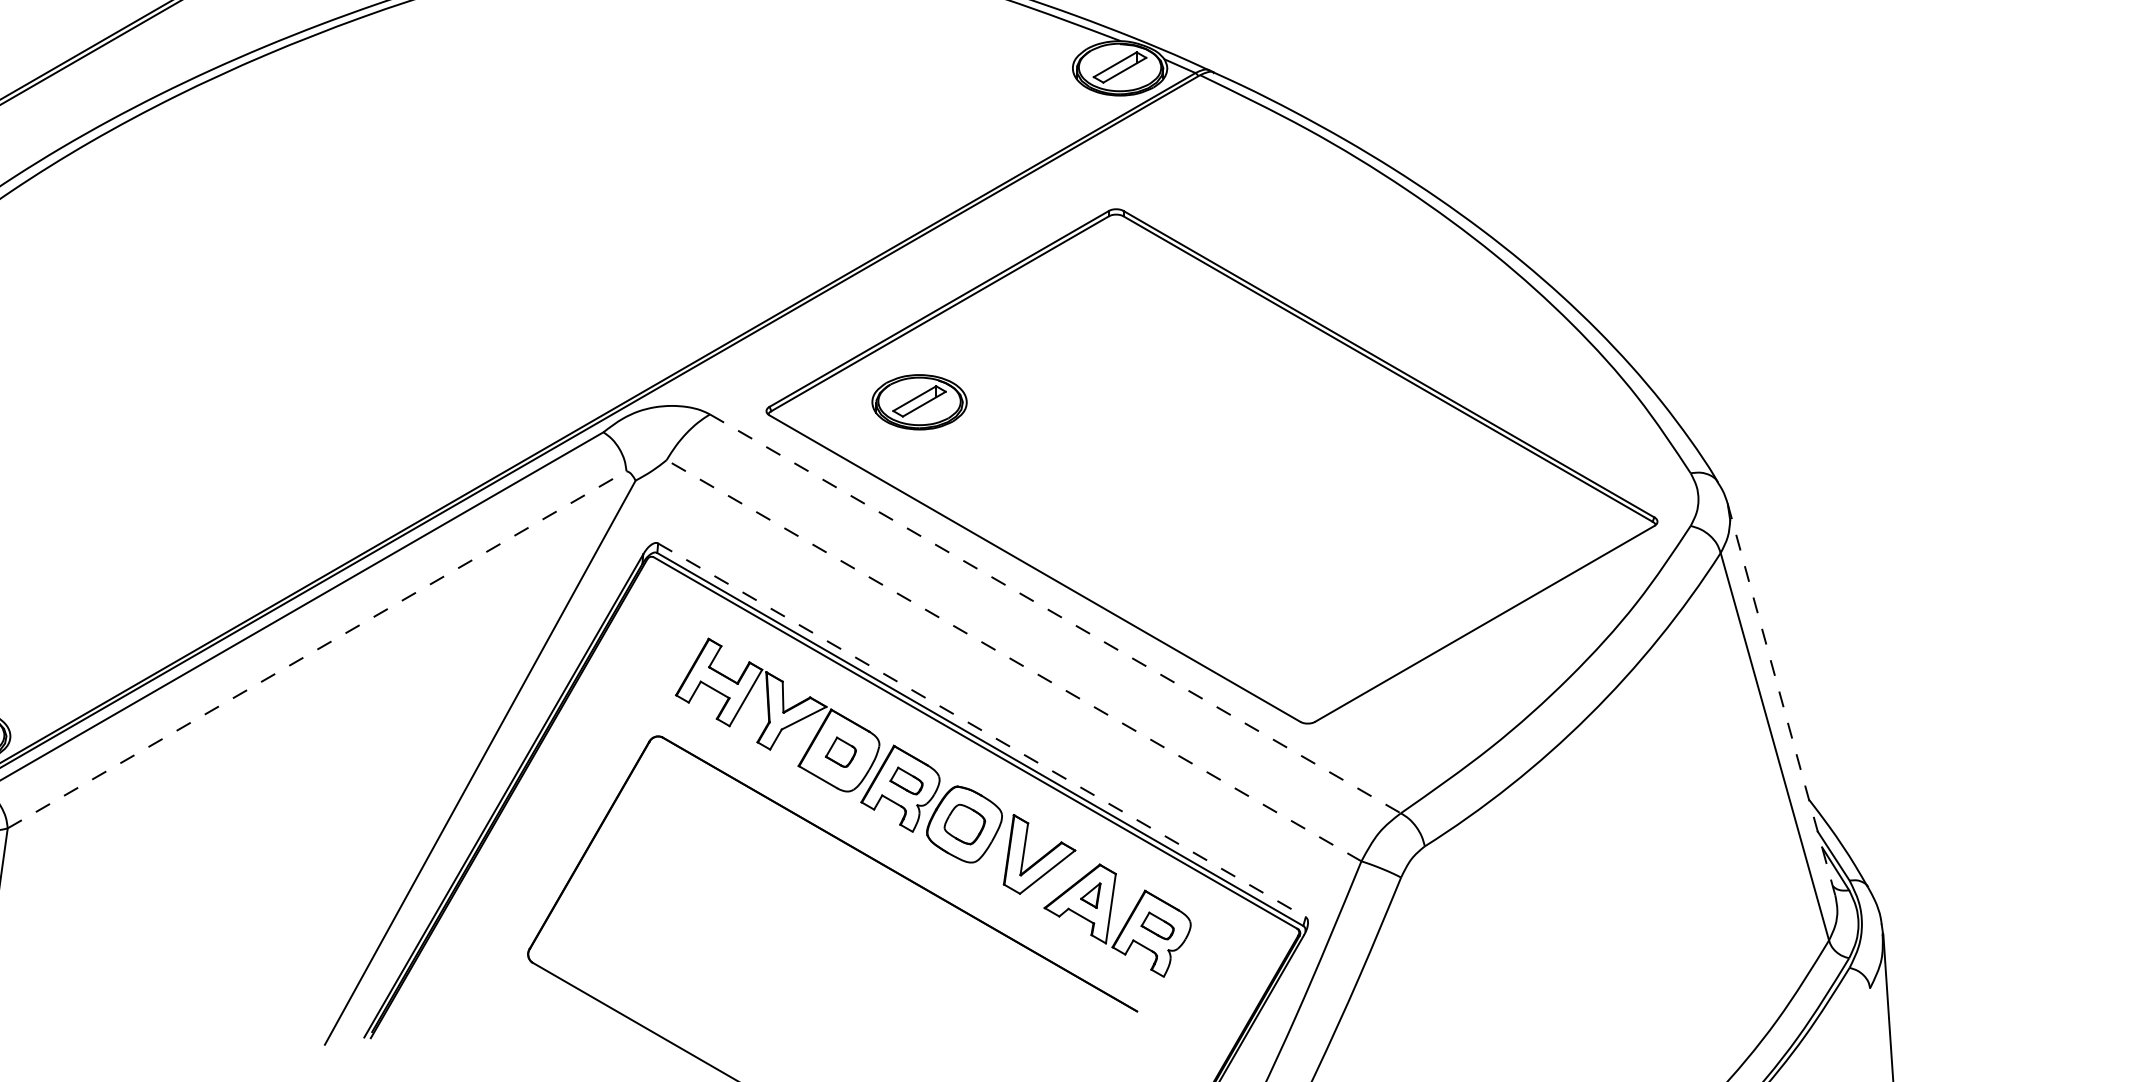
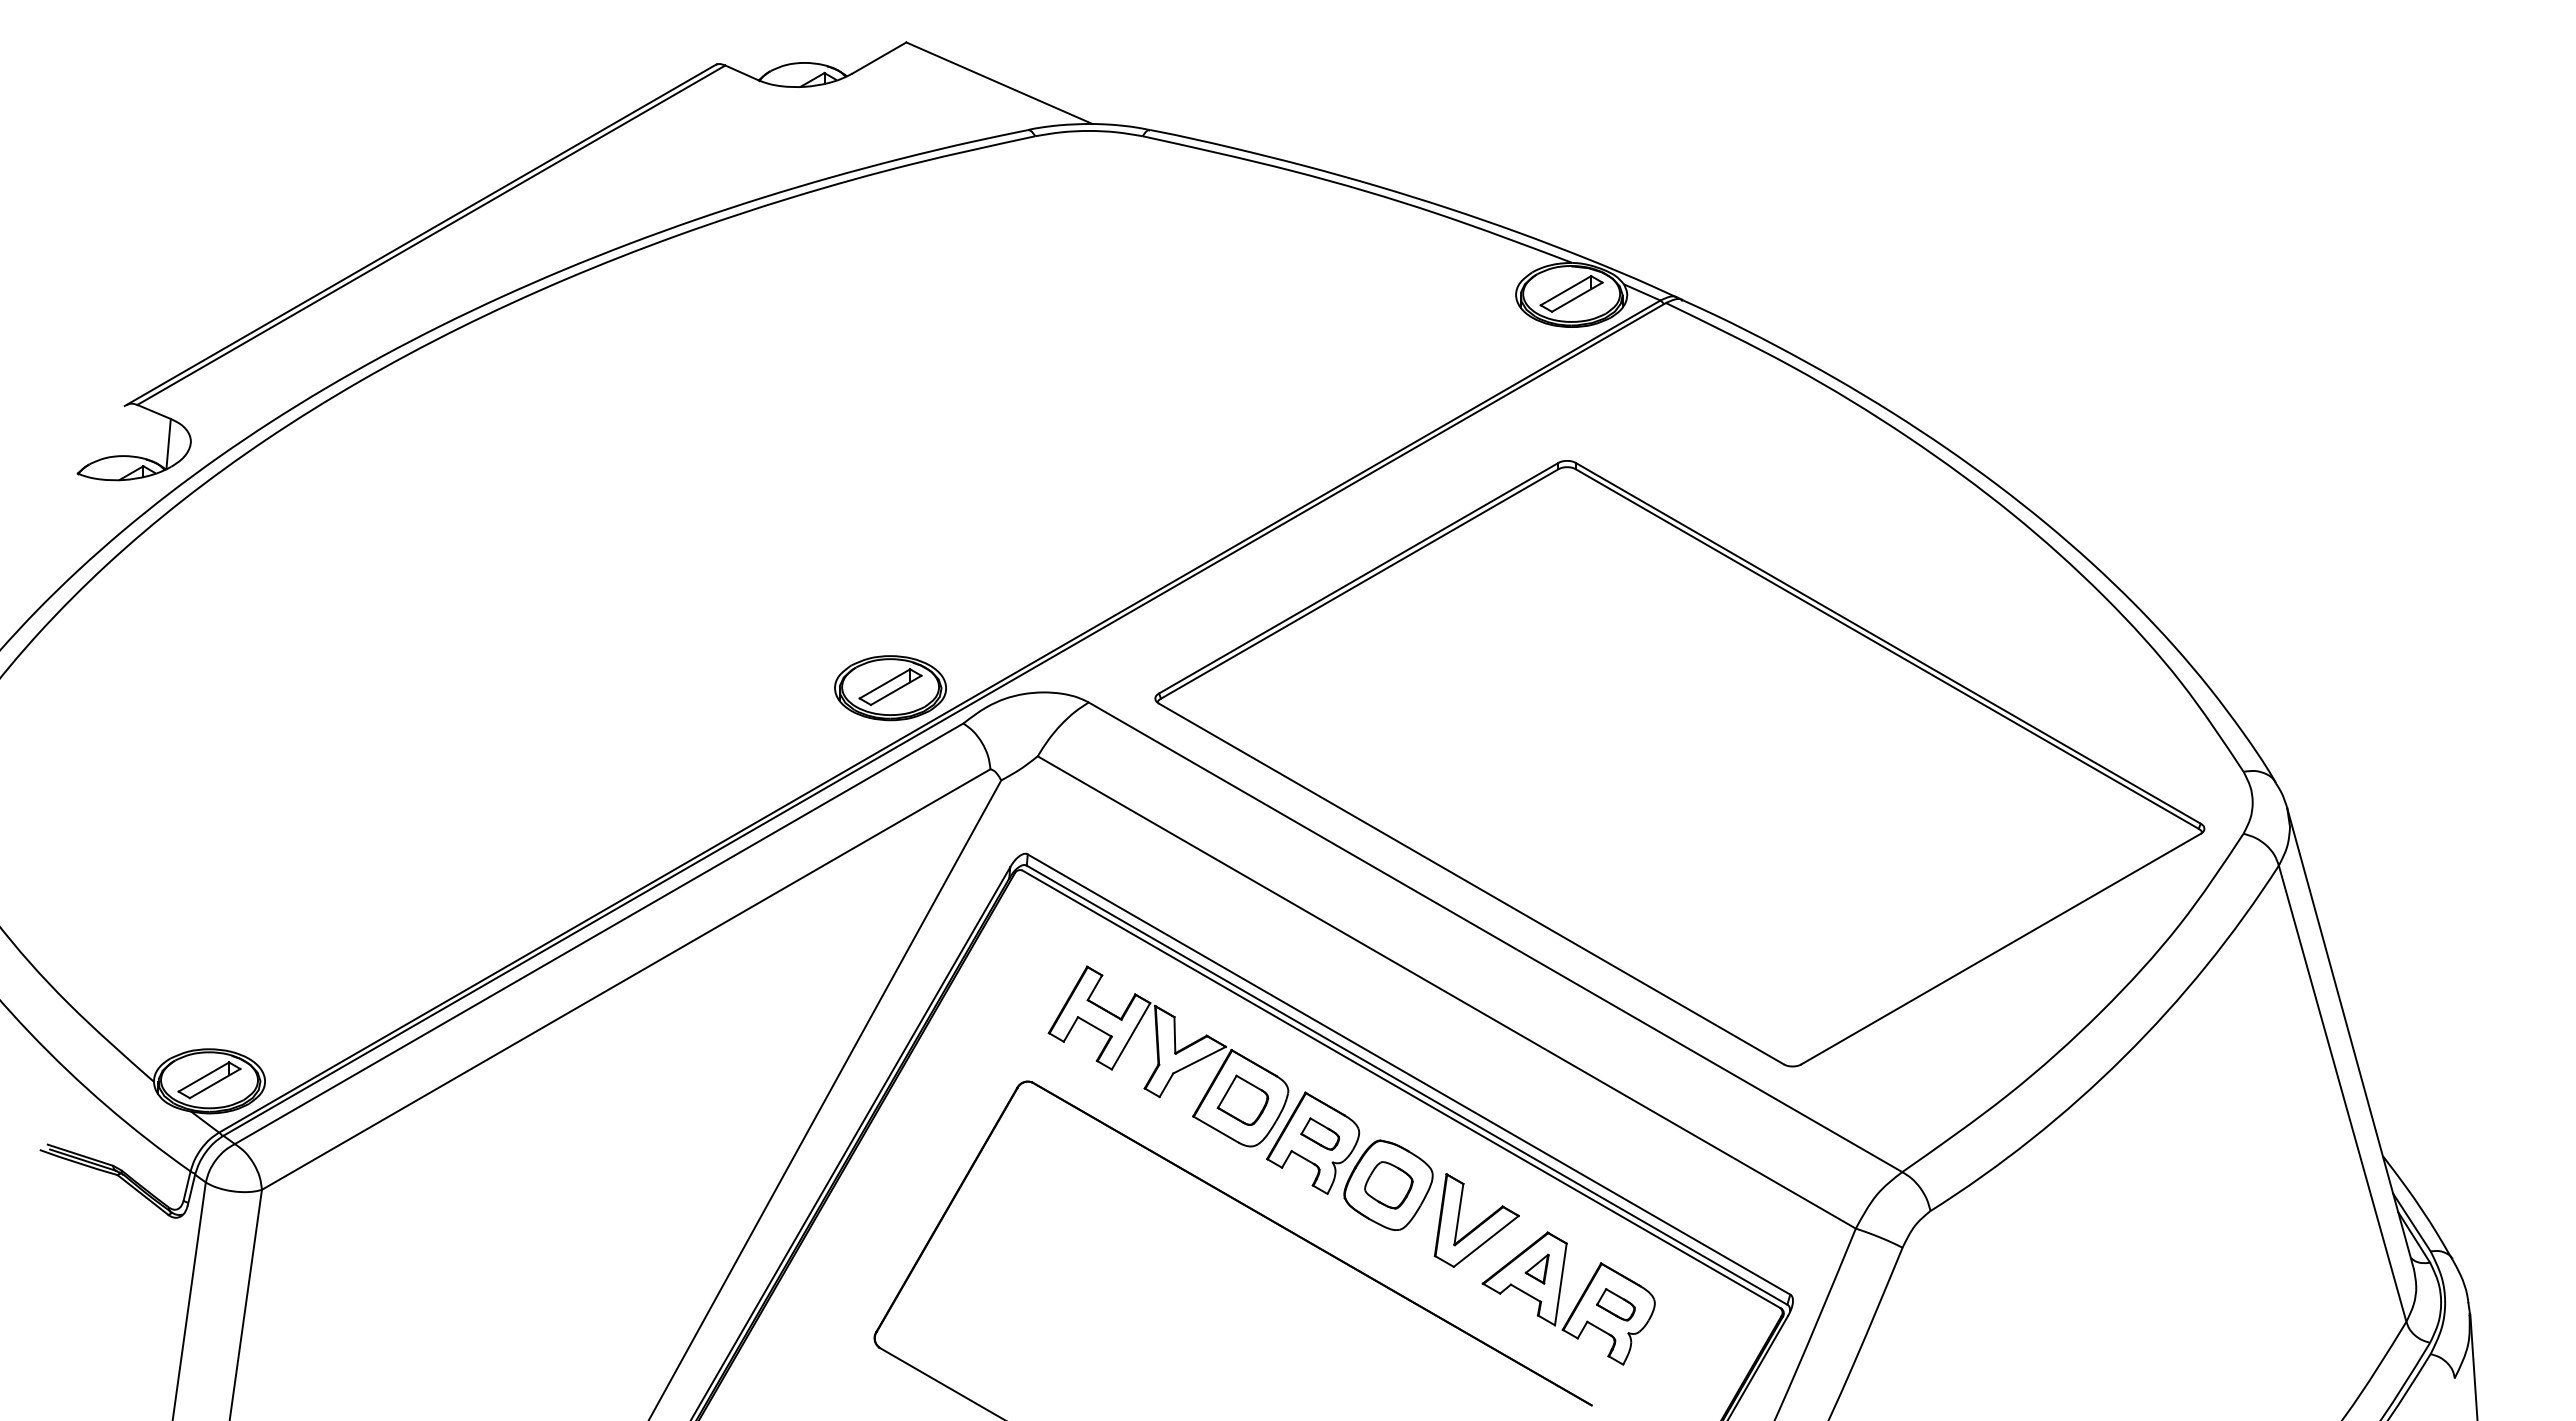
part: (919, 402) -> (890, 688), moved
line: (1055, 614) -> (1495, 937), dashed -> solid
line: (317, 649) -> (626, 979), dashed -> solid
line: (1013, 660) -> (1446, 992), dashed -> solid
line: (1781, 699) -> (2350, 1038), dashed -> solid
line: (982, 730) -> (1409, 1074), dashed -> solid
part: (840, 751) -> (1242, 1099), size x1.43

